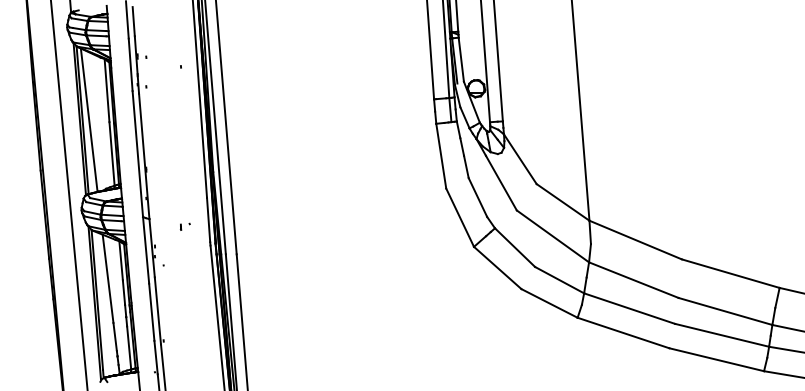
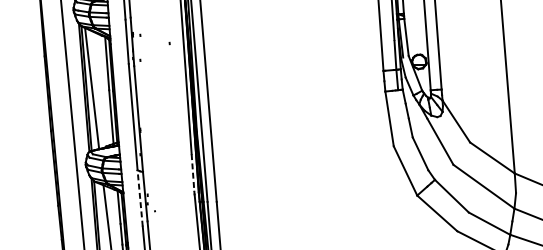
line: (208, 220) -> (192, 173), solid -> dashed
part: (184, 226) -> (172, 178), removed
line: (146, 250) -> (140, 198), solid -> dashed

